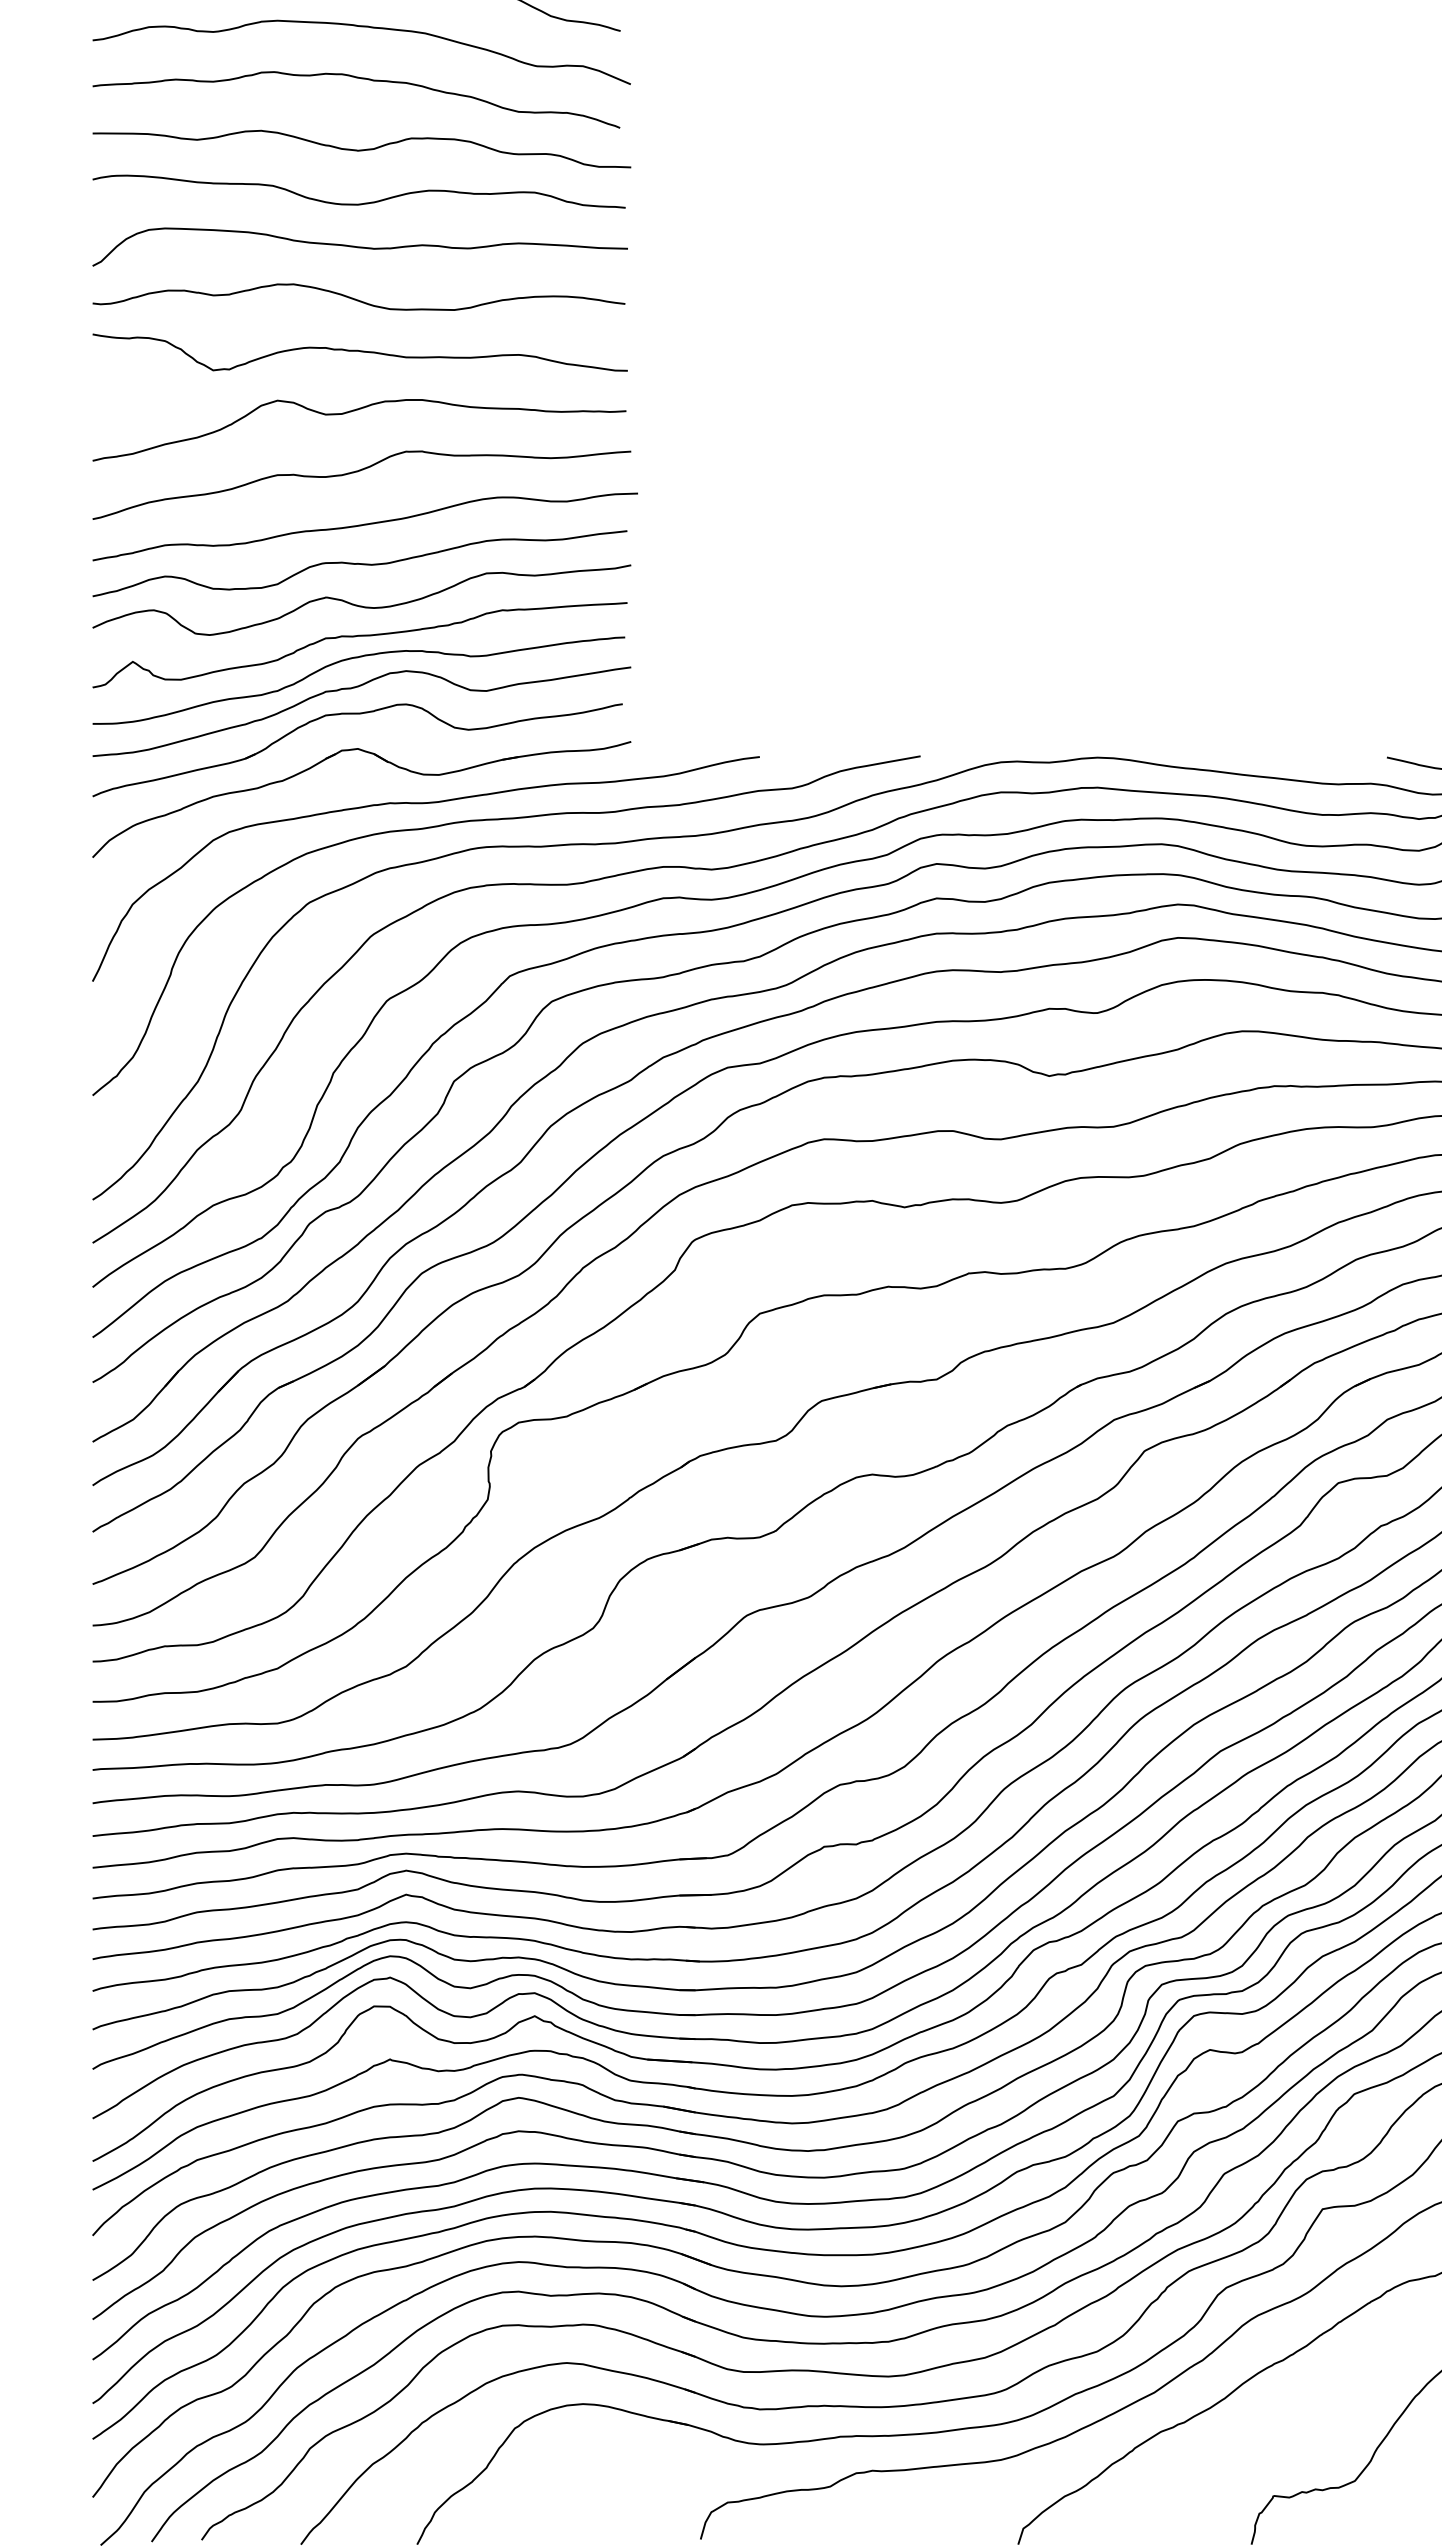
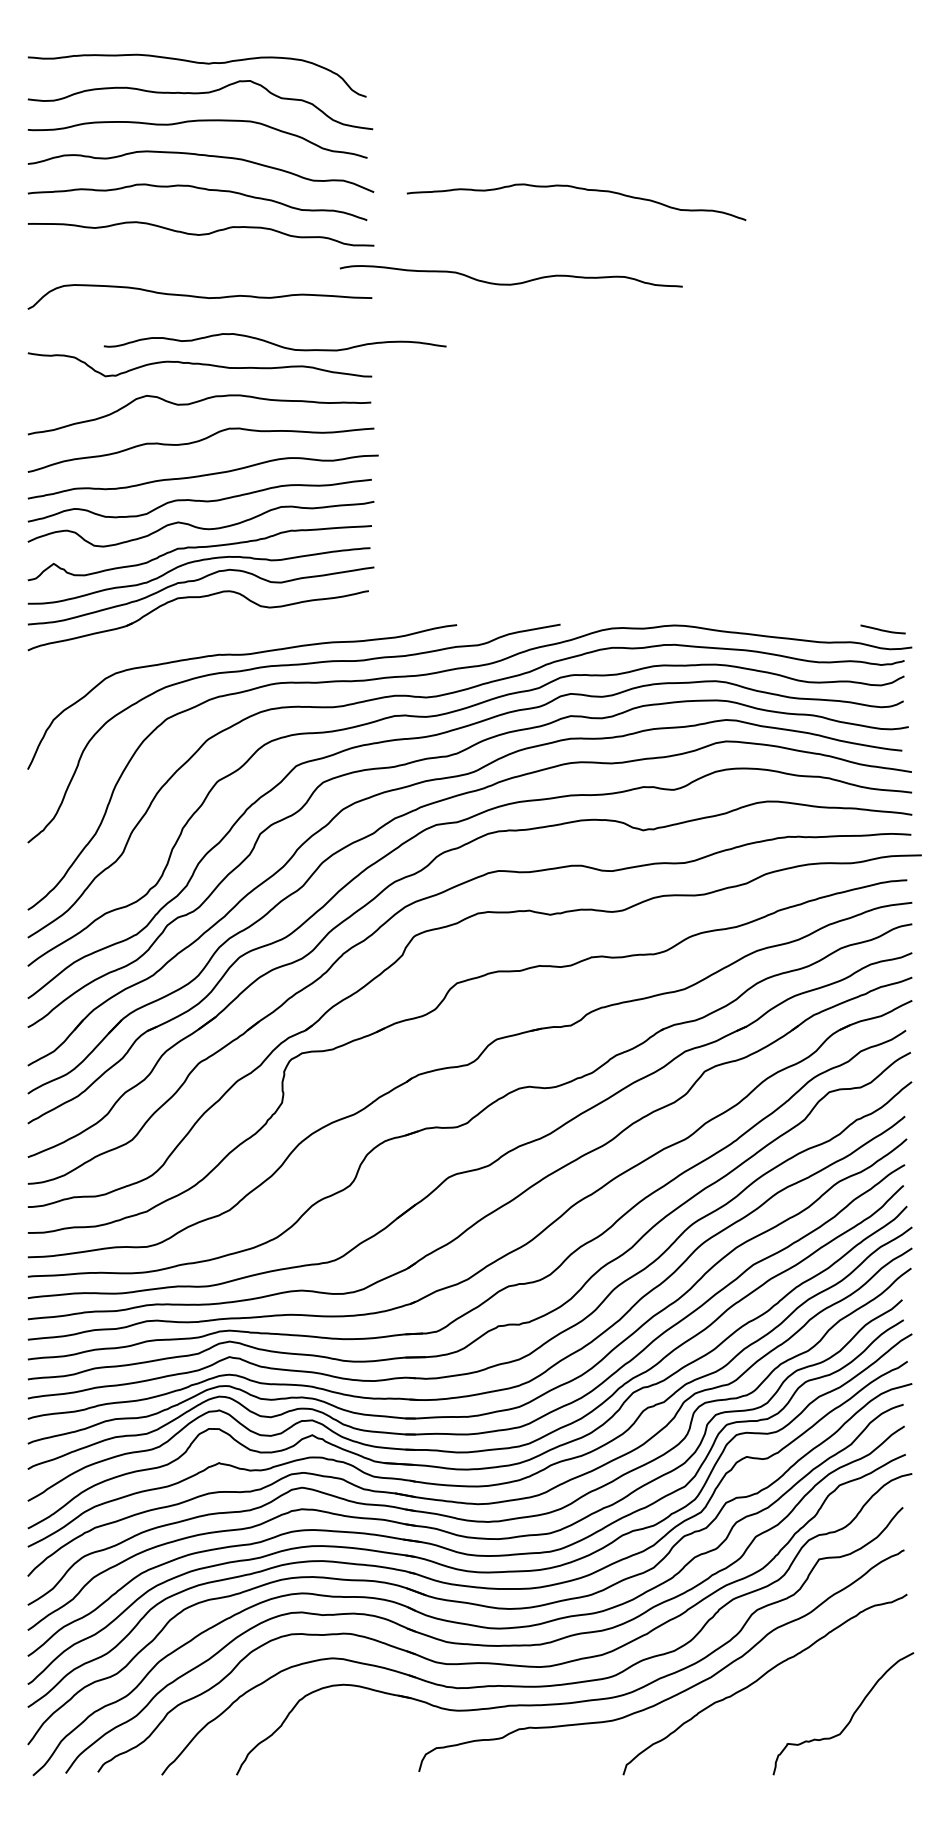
curve: (948, 79) -> (578, 189), added
curve: (357, 202) -> (510, 283), moved
curve: (357, 299) -> (274, 343), moved
part: (384, 762) -> (215, 628), removed

